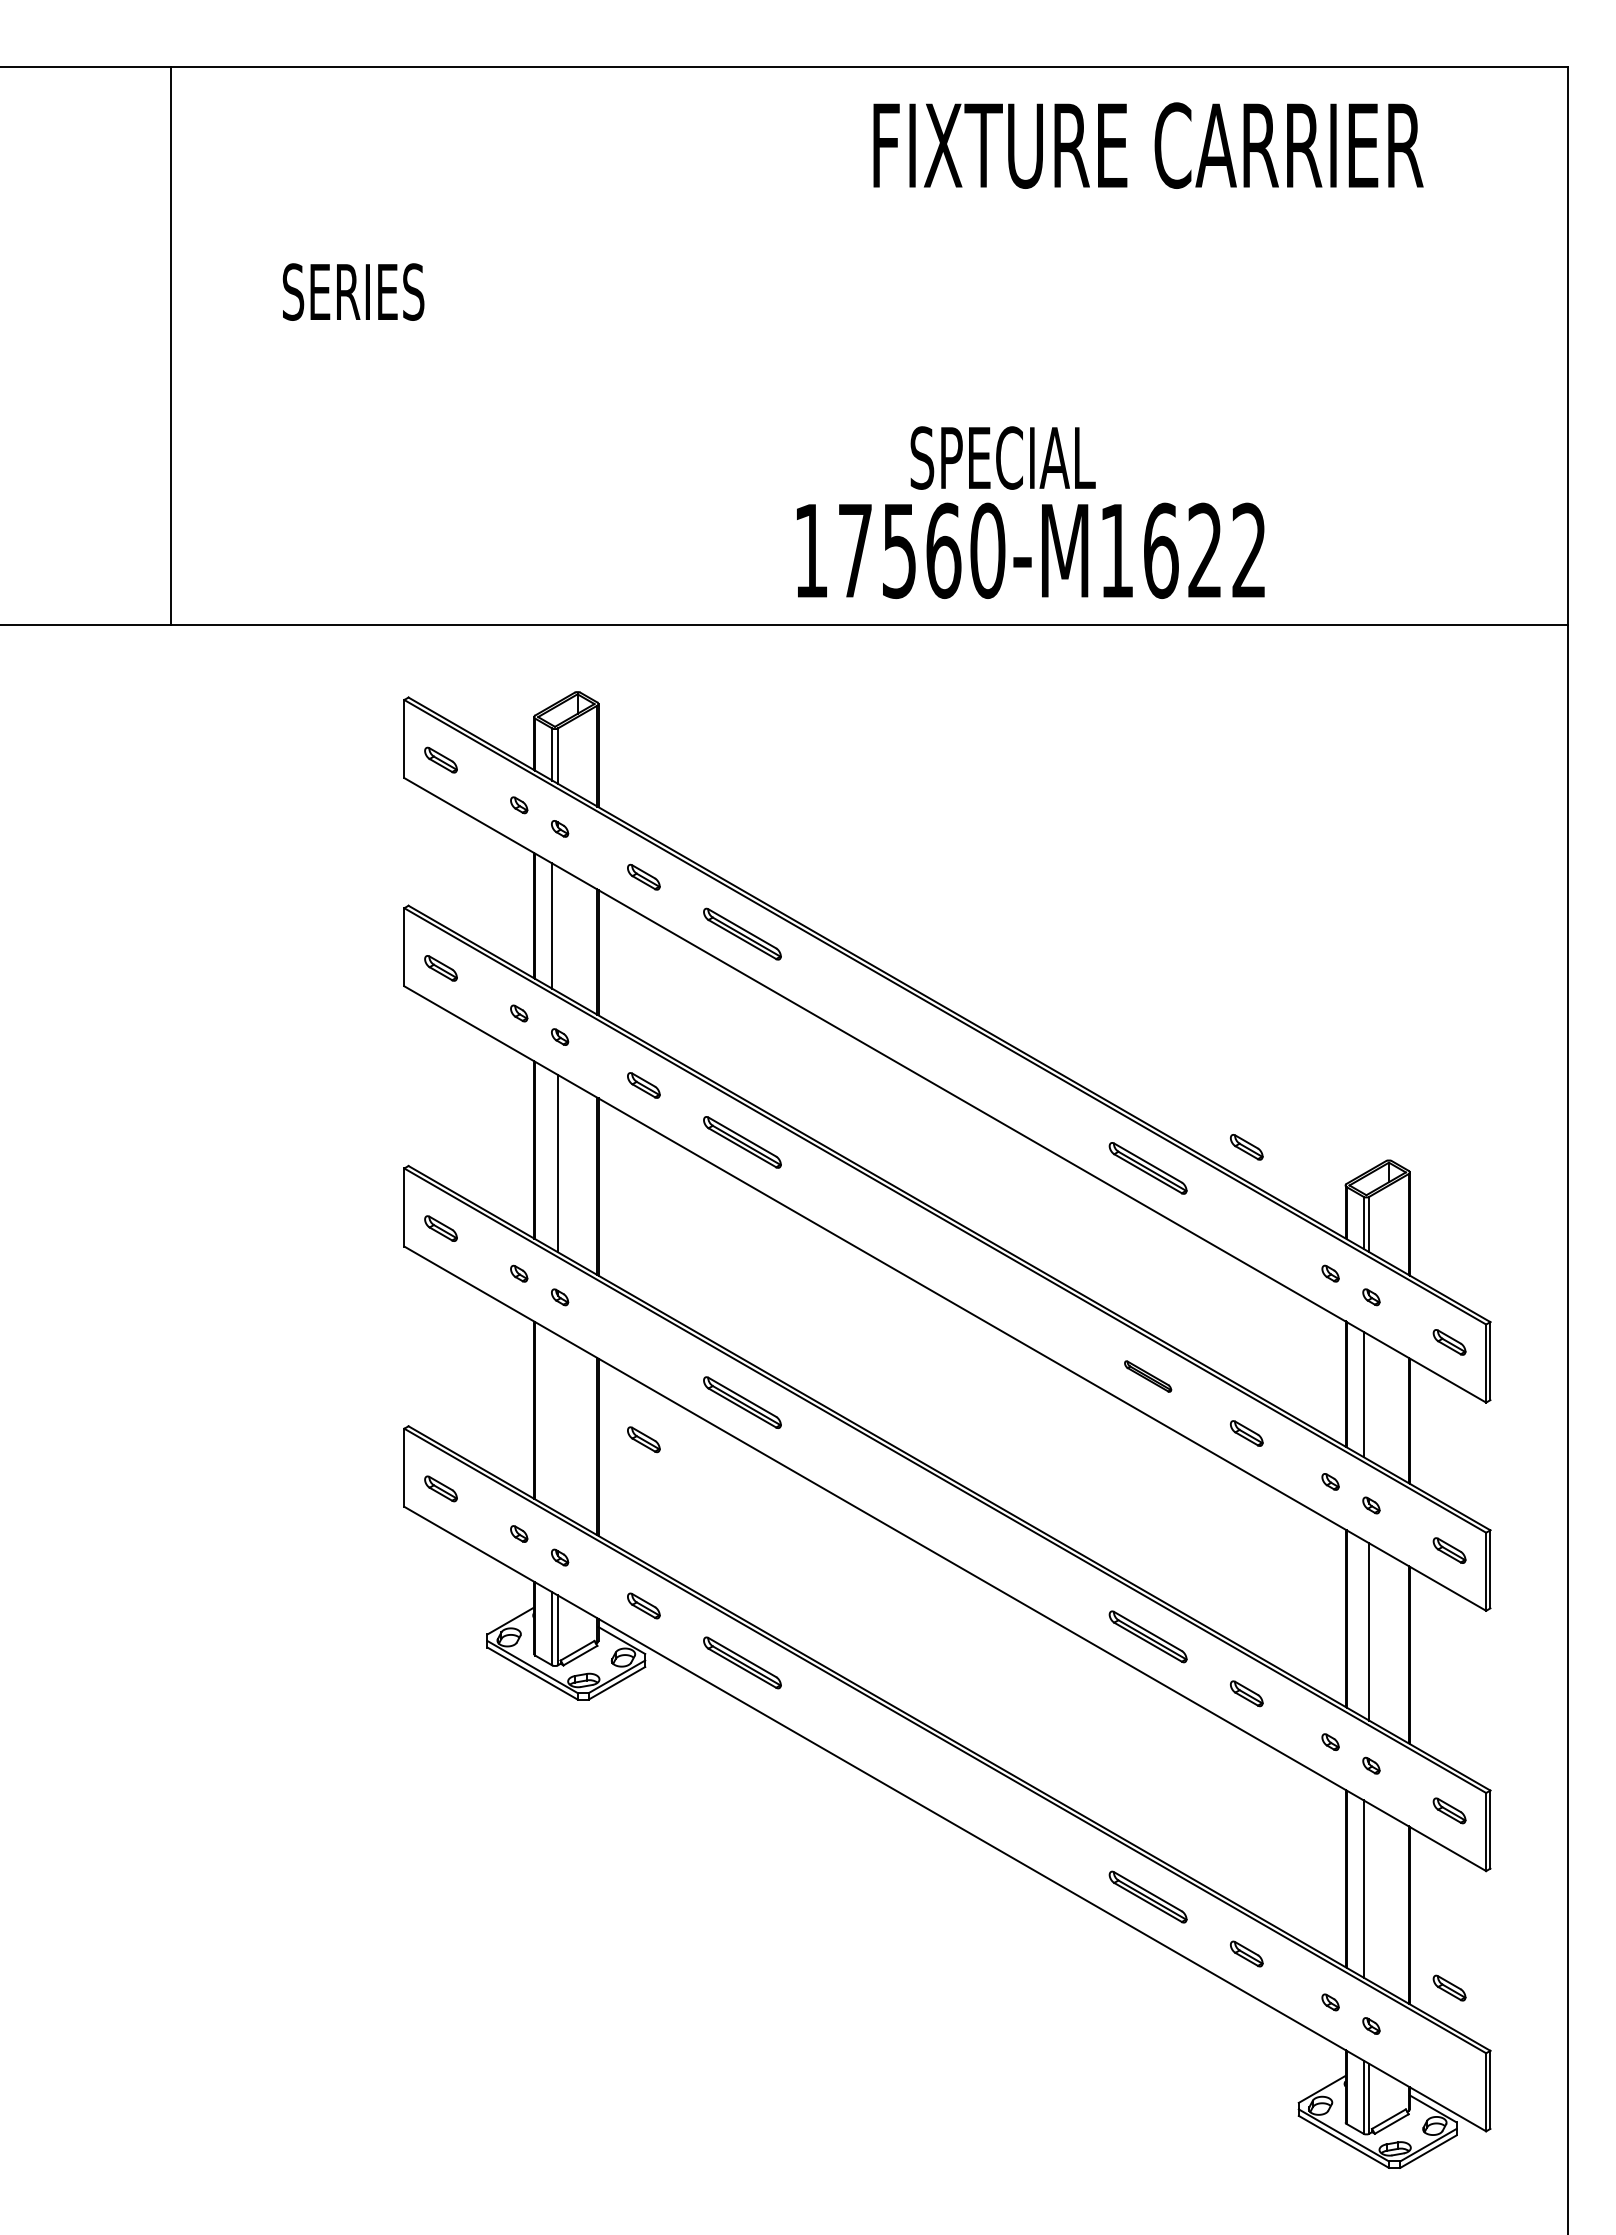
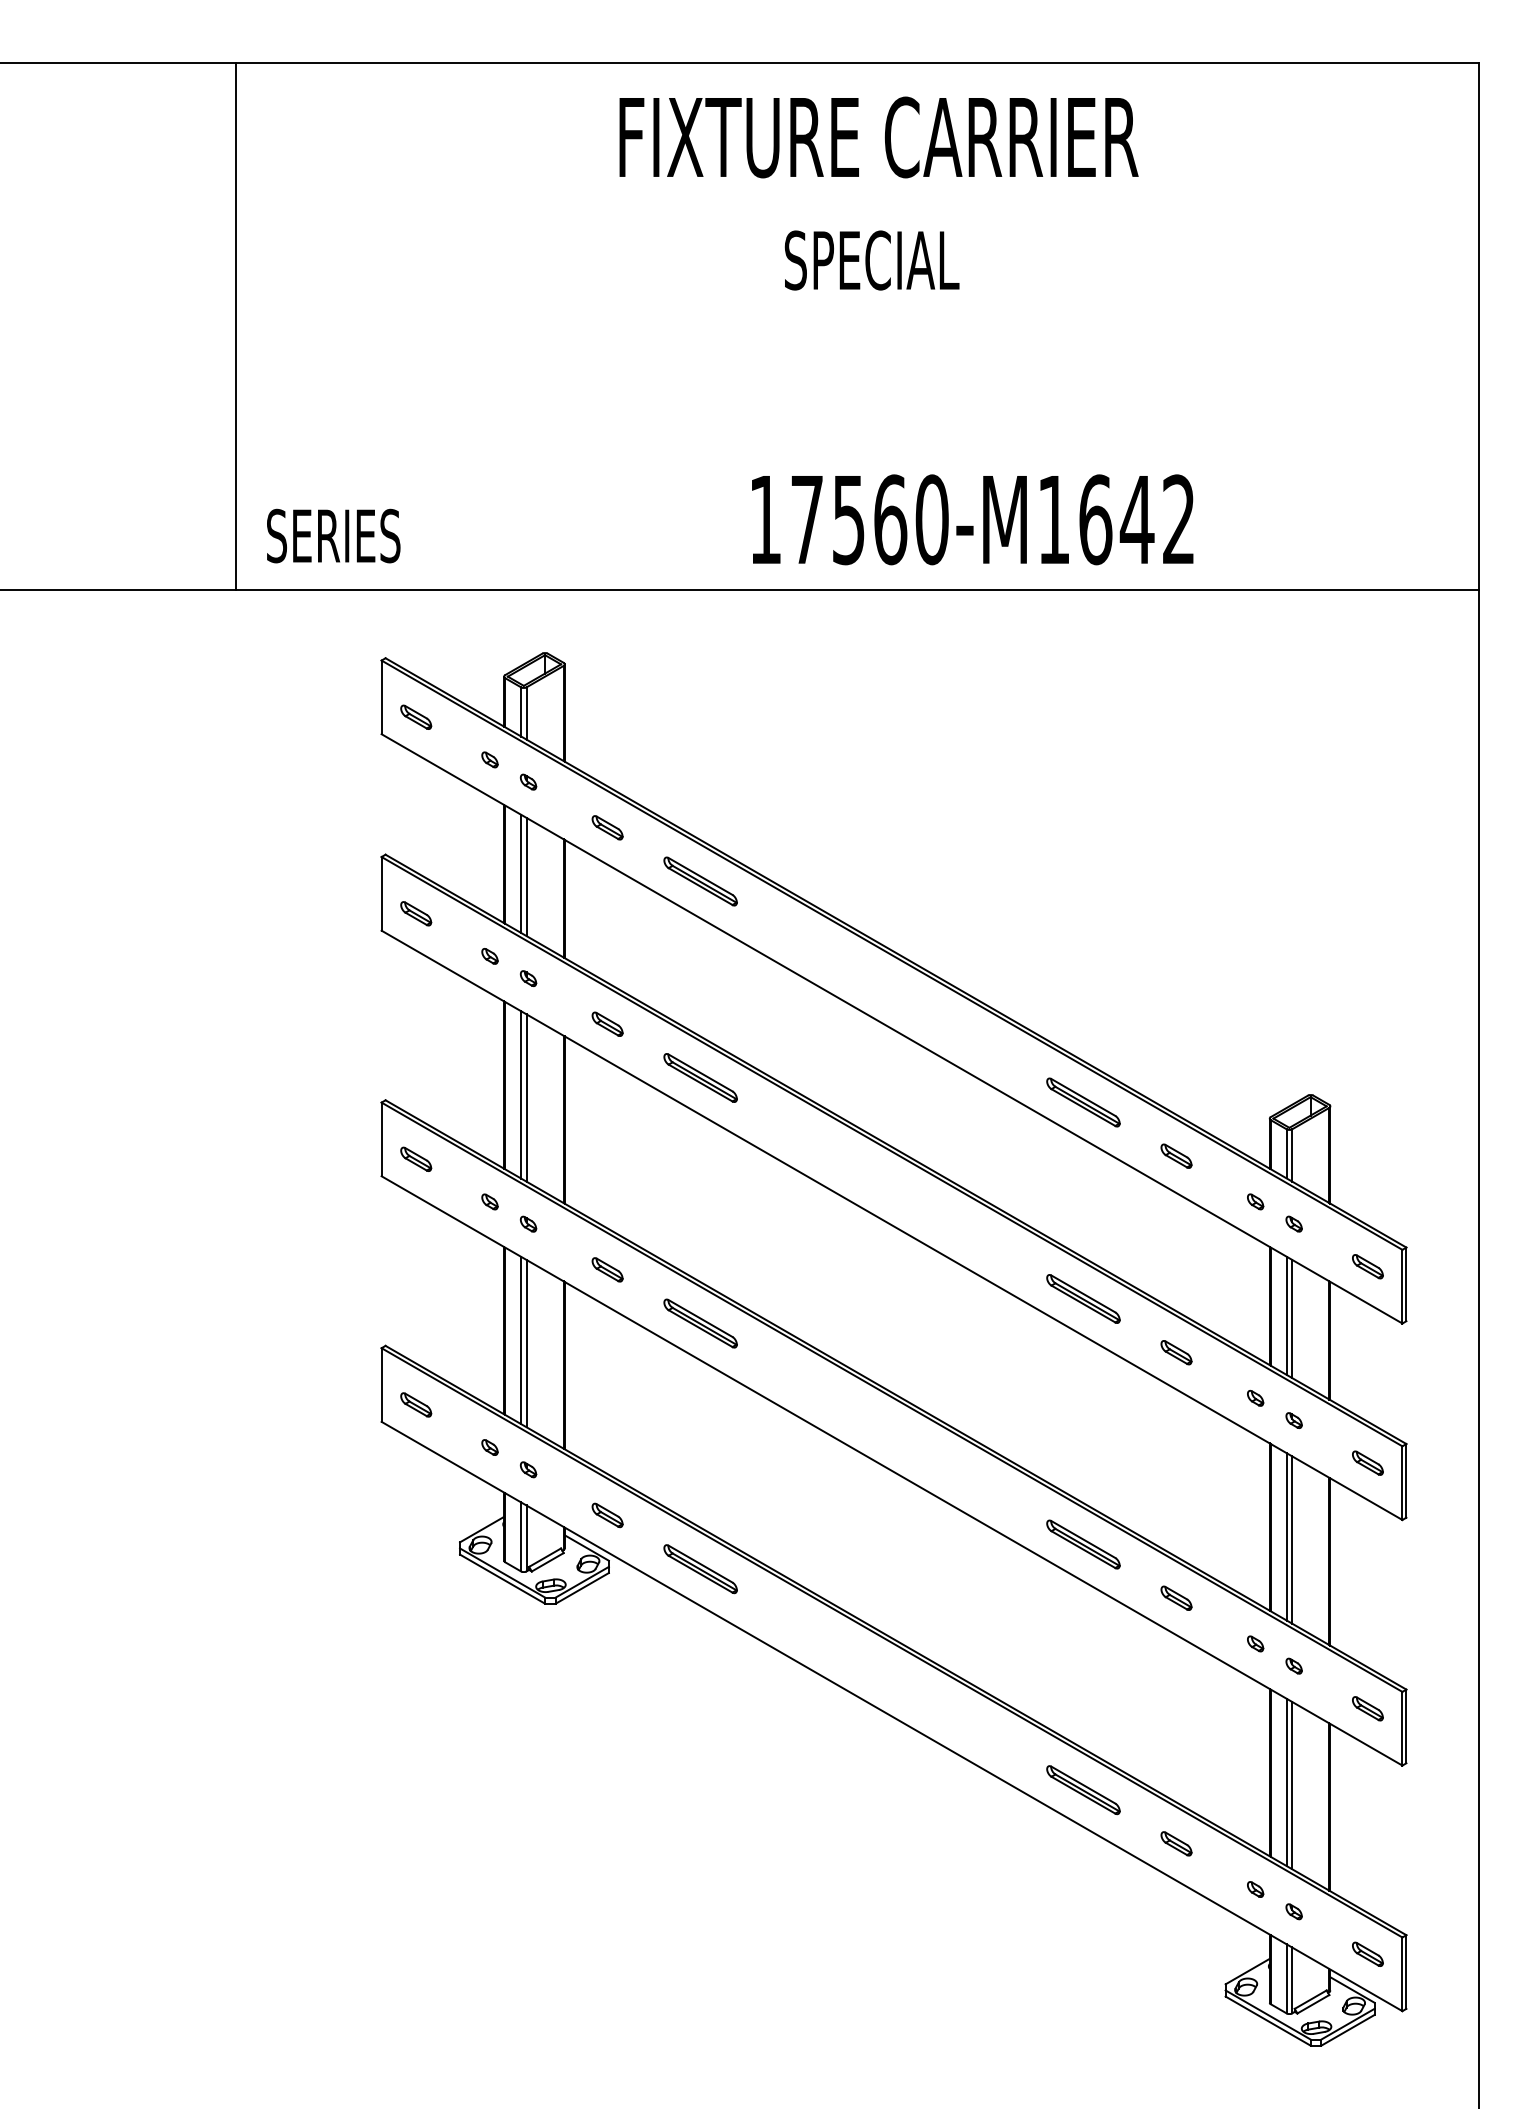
text: (1148, 145) -> (879, 137), moved
text: (353, 291) -> (333, 535), moved
line: (170, 345) -> (235, 326), moved
text: (1002, 457) -> (871, 259), moved
text: (1204, 549) -> (1136, 518), 17560-M1622 -> 17560-M1642
line: (557, 928) -> (526, 876), added
part: (1246, 1147) -> (1176, 1156), moved
line: (552, 1159) -> (521, 1094), added
part: (1147, 1376) -> (1082, 1298), size x1.67
line: (1369, 1397) -> (1292, 1318), added
line: (552, 1420) -> (521, 1340), added
line: (557, 1423) -> (526, 1343), added
part: (643, 1439) -> (607, 1269), moved
line: (1363, 1628) -> (1286, 1536), added
line: (1369, 1891) -> (1292, 1784), added
part: (1449, 1987) -> (1367, 1953), moved

